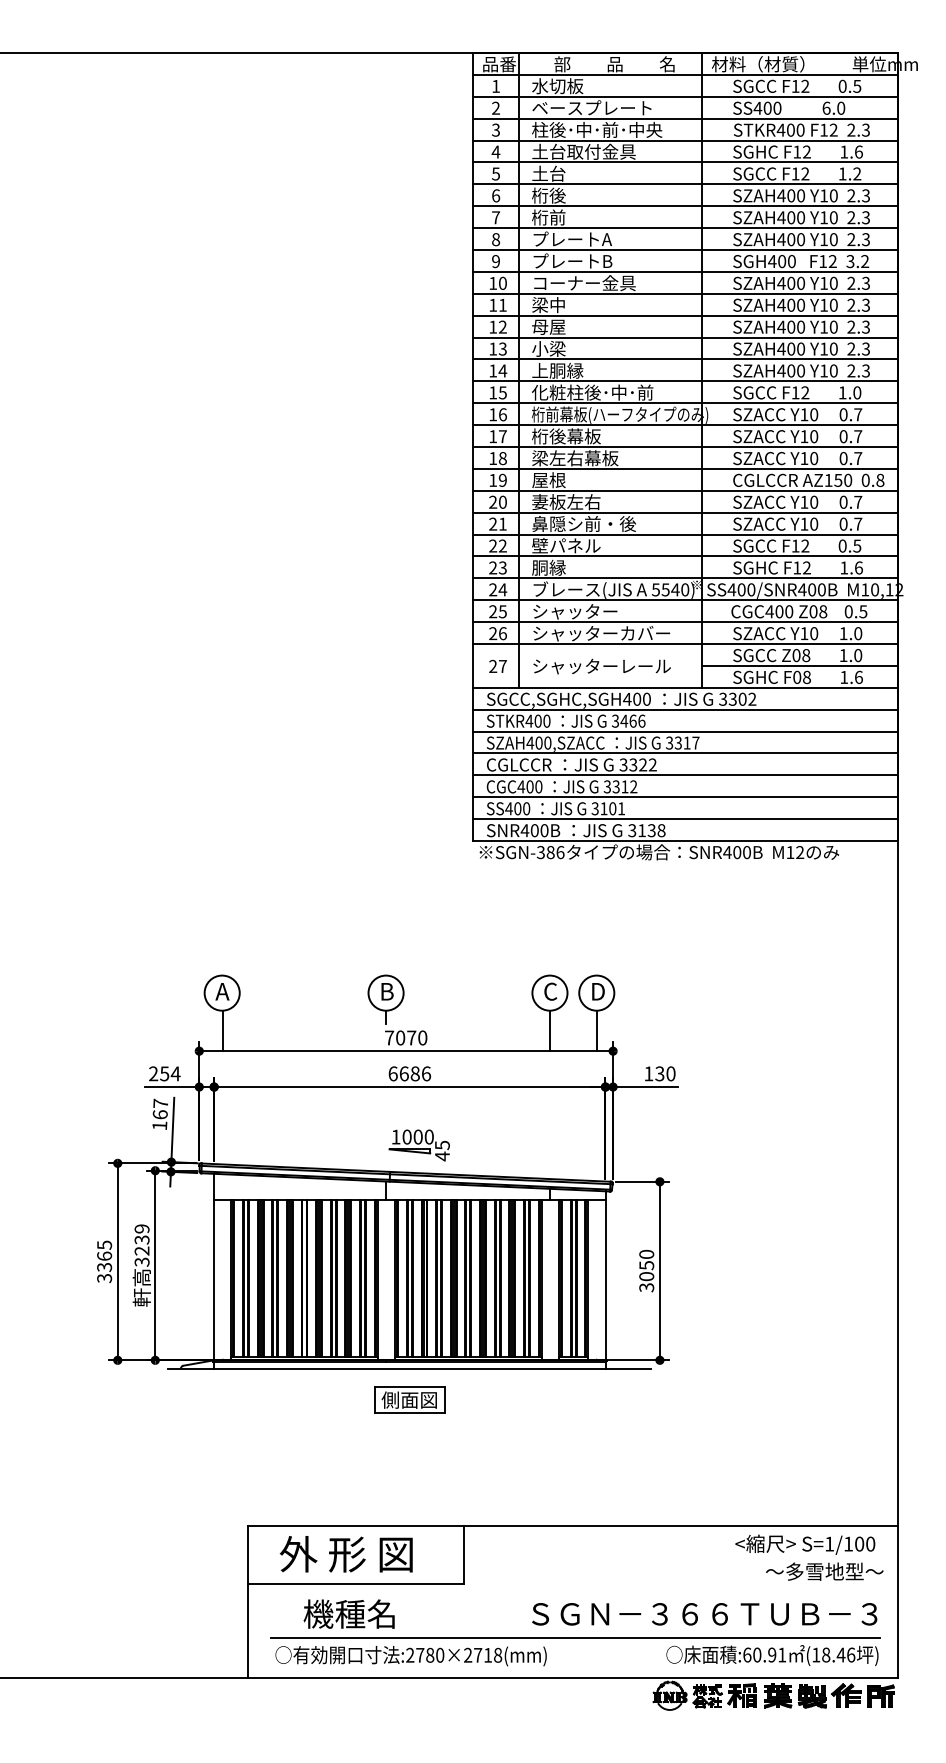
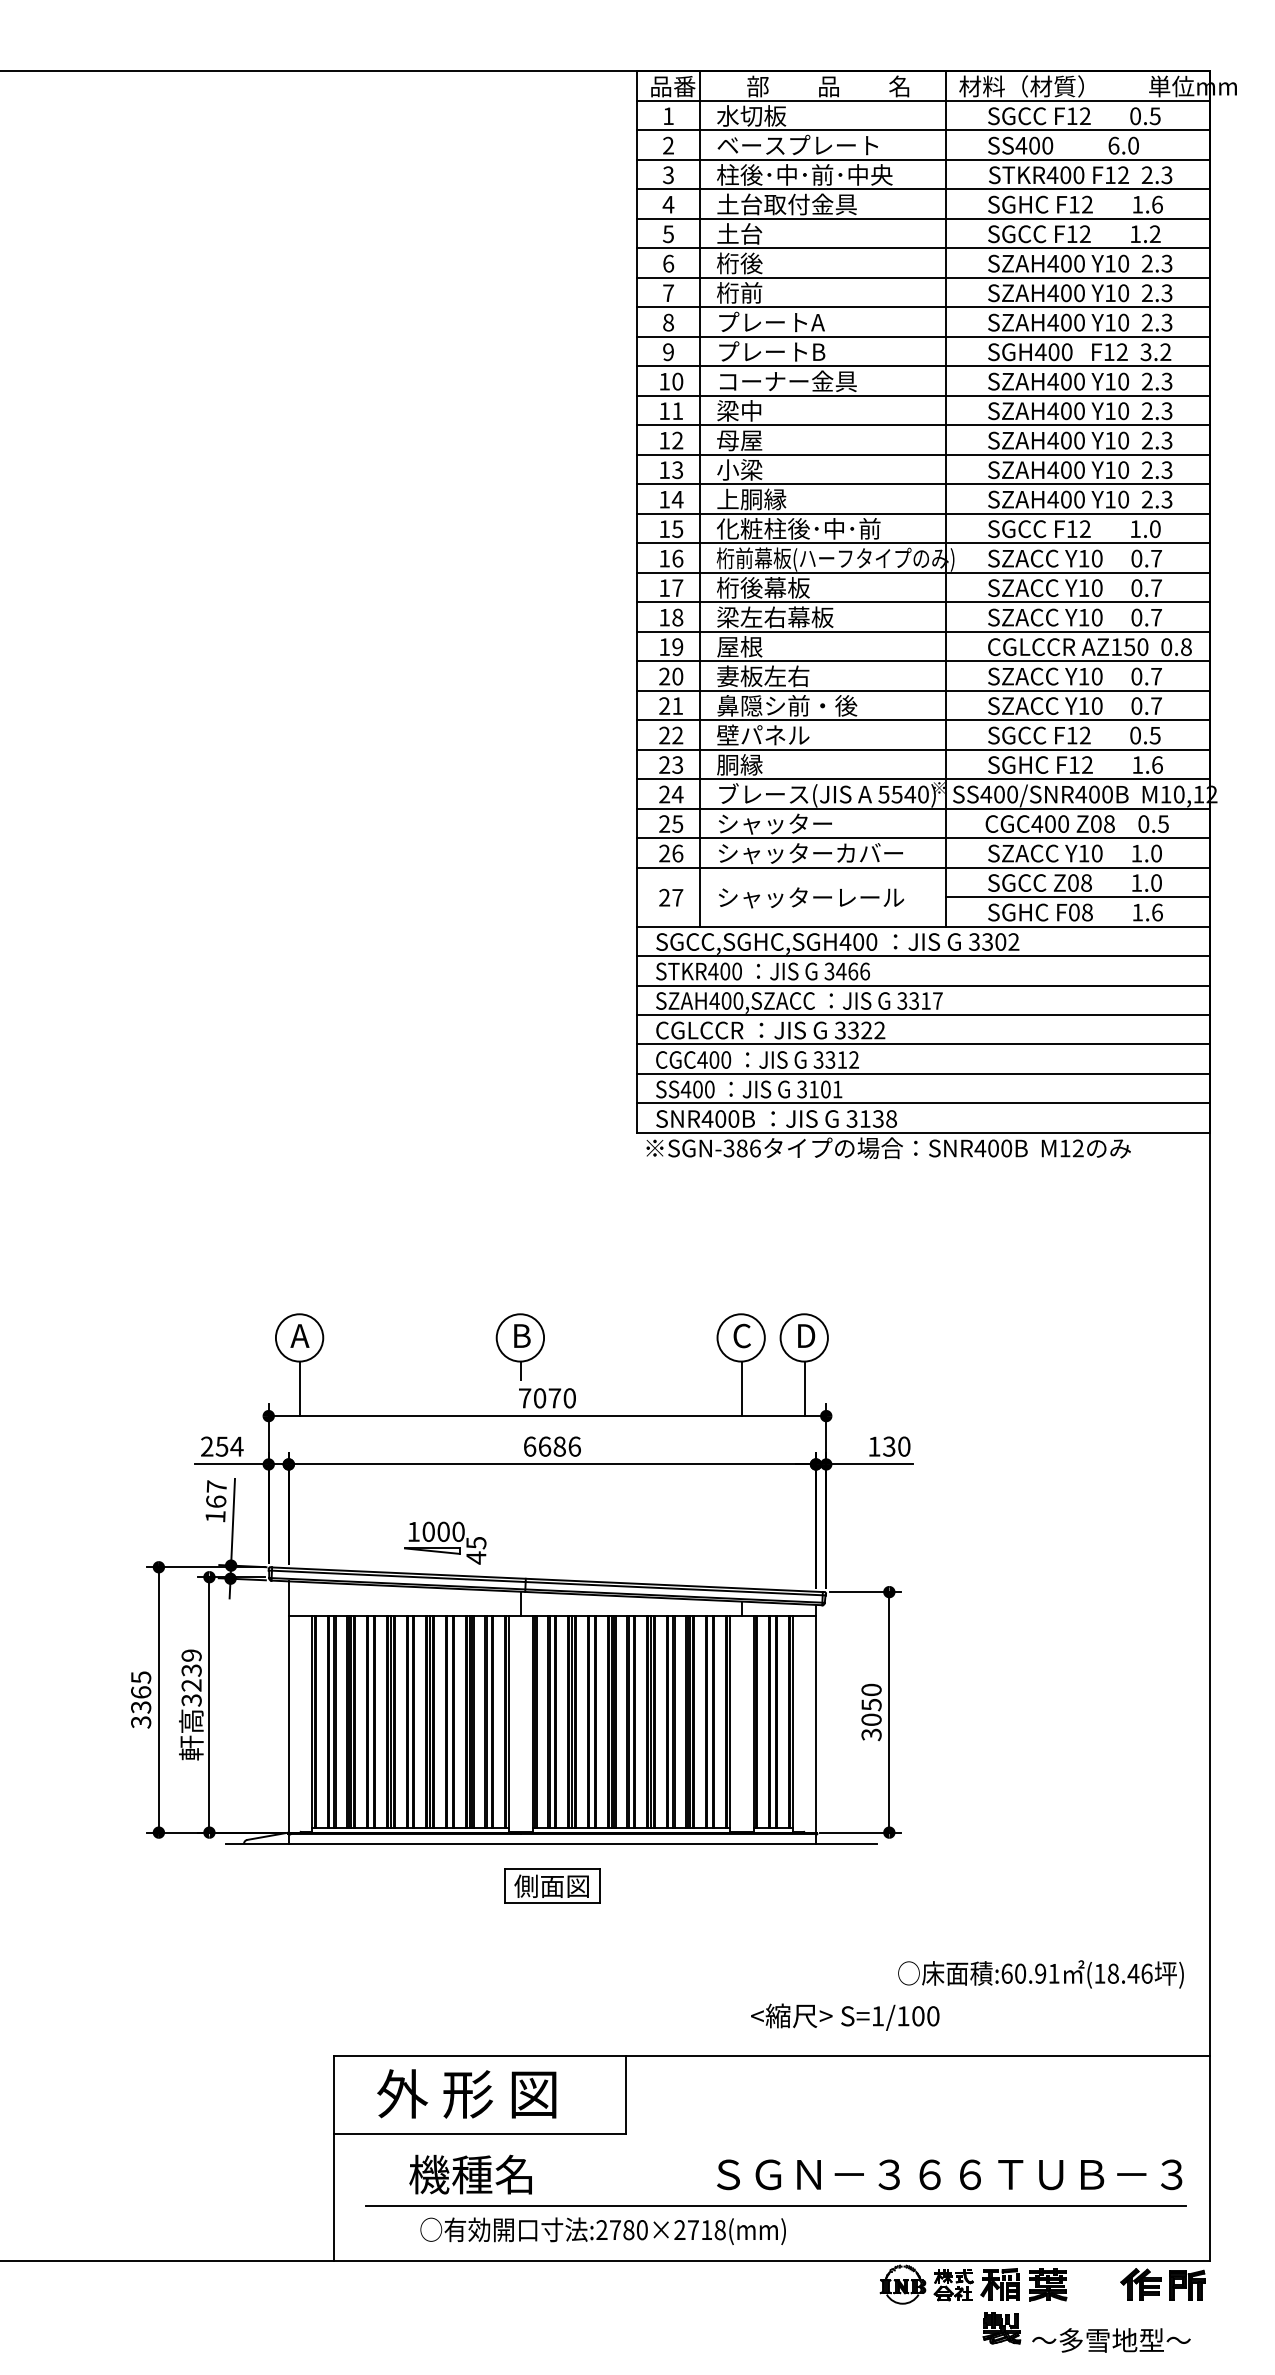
part: (419, 1144) -> (445, 1542), moved
text: (805, 1544) -> (845, 2016), moved
text: (824, 1571) -> (1111, 2340), moved
text: (410, 1655) -> (602, 2230), moved
text: (772, 1655) -> (1040, 1974), moved
part: (812, 1696) -> (1001, 2328), moved

